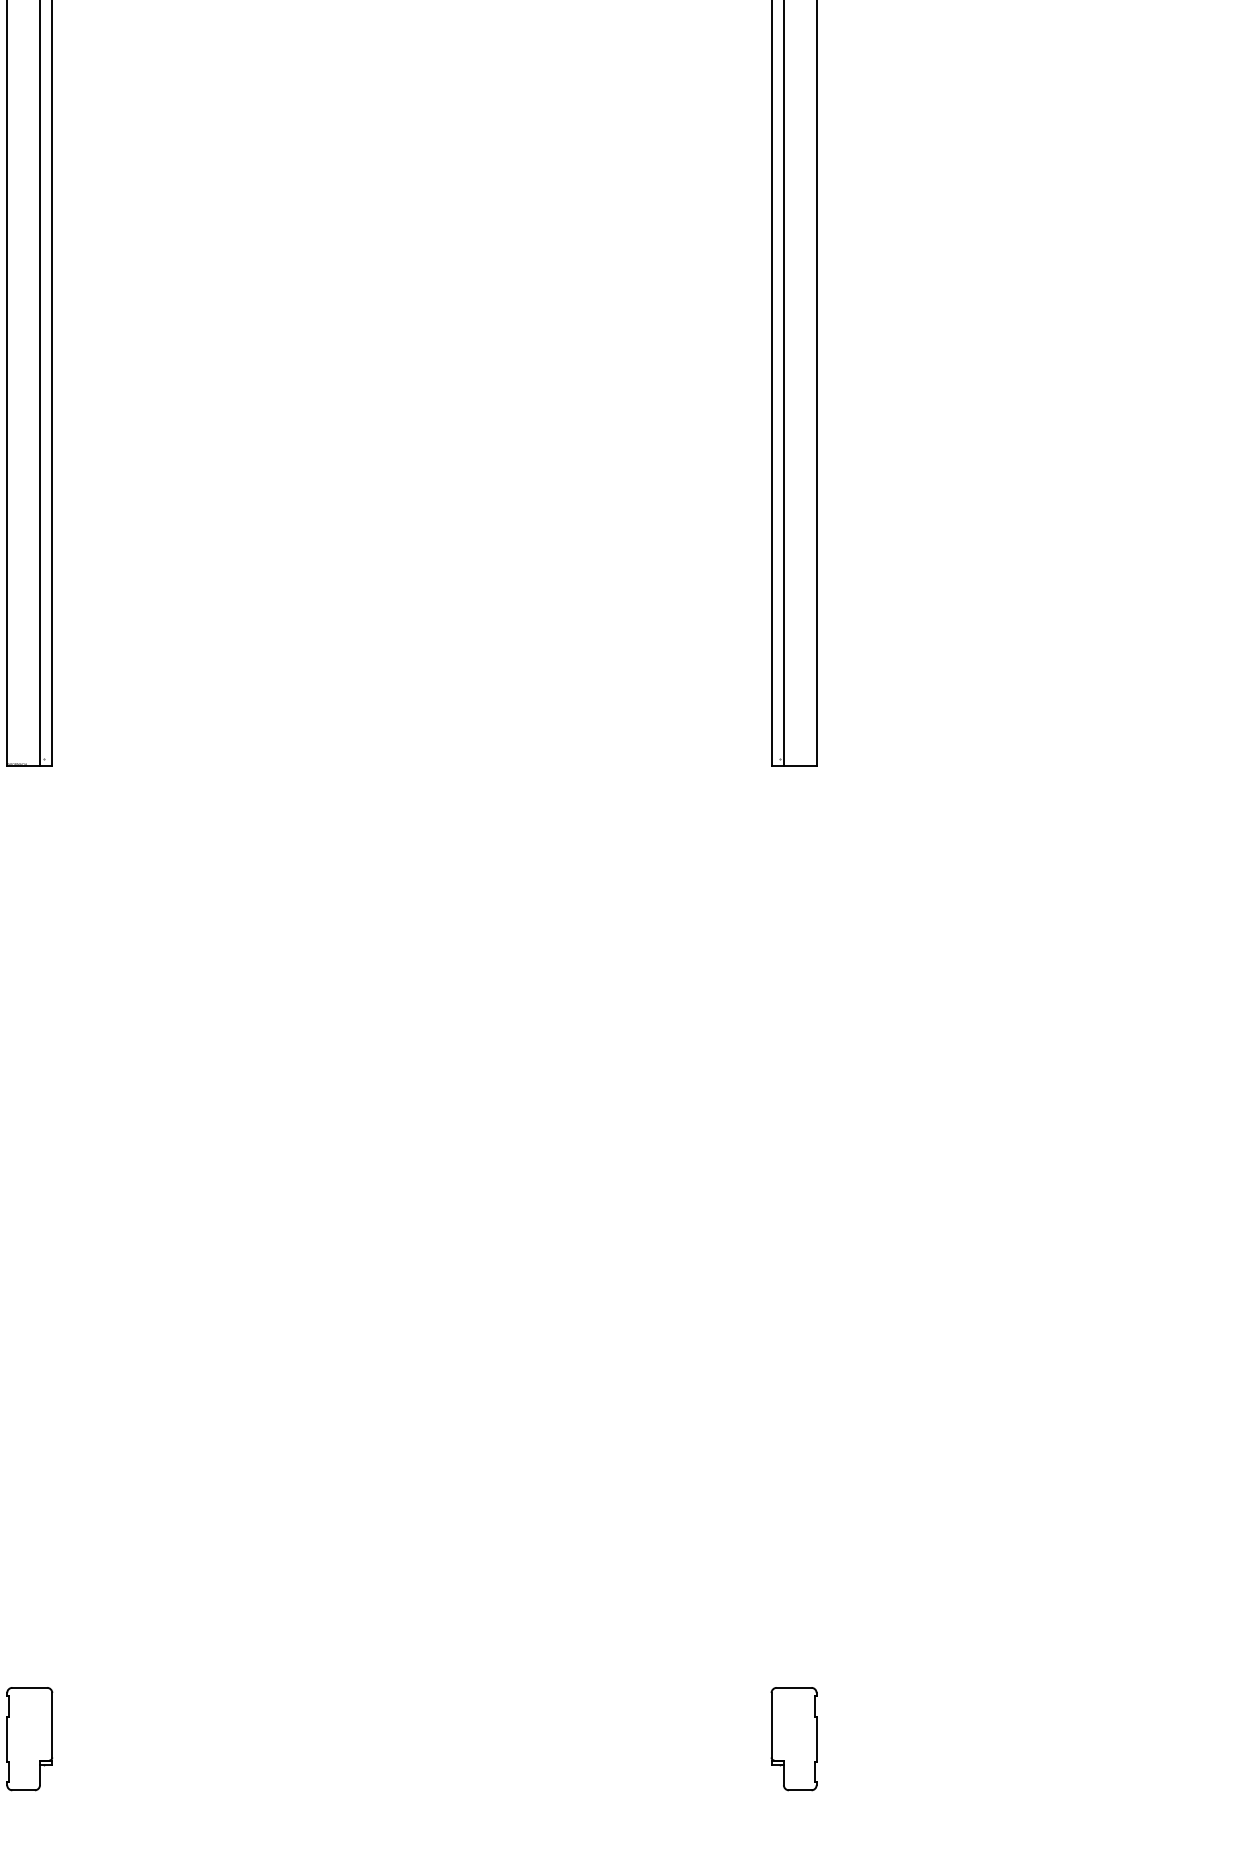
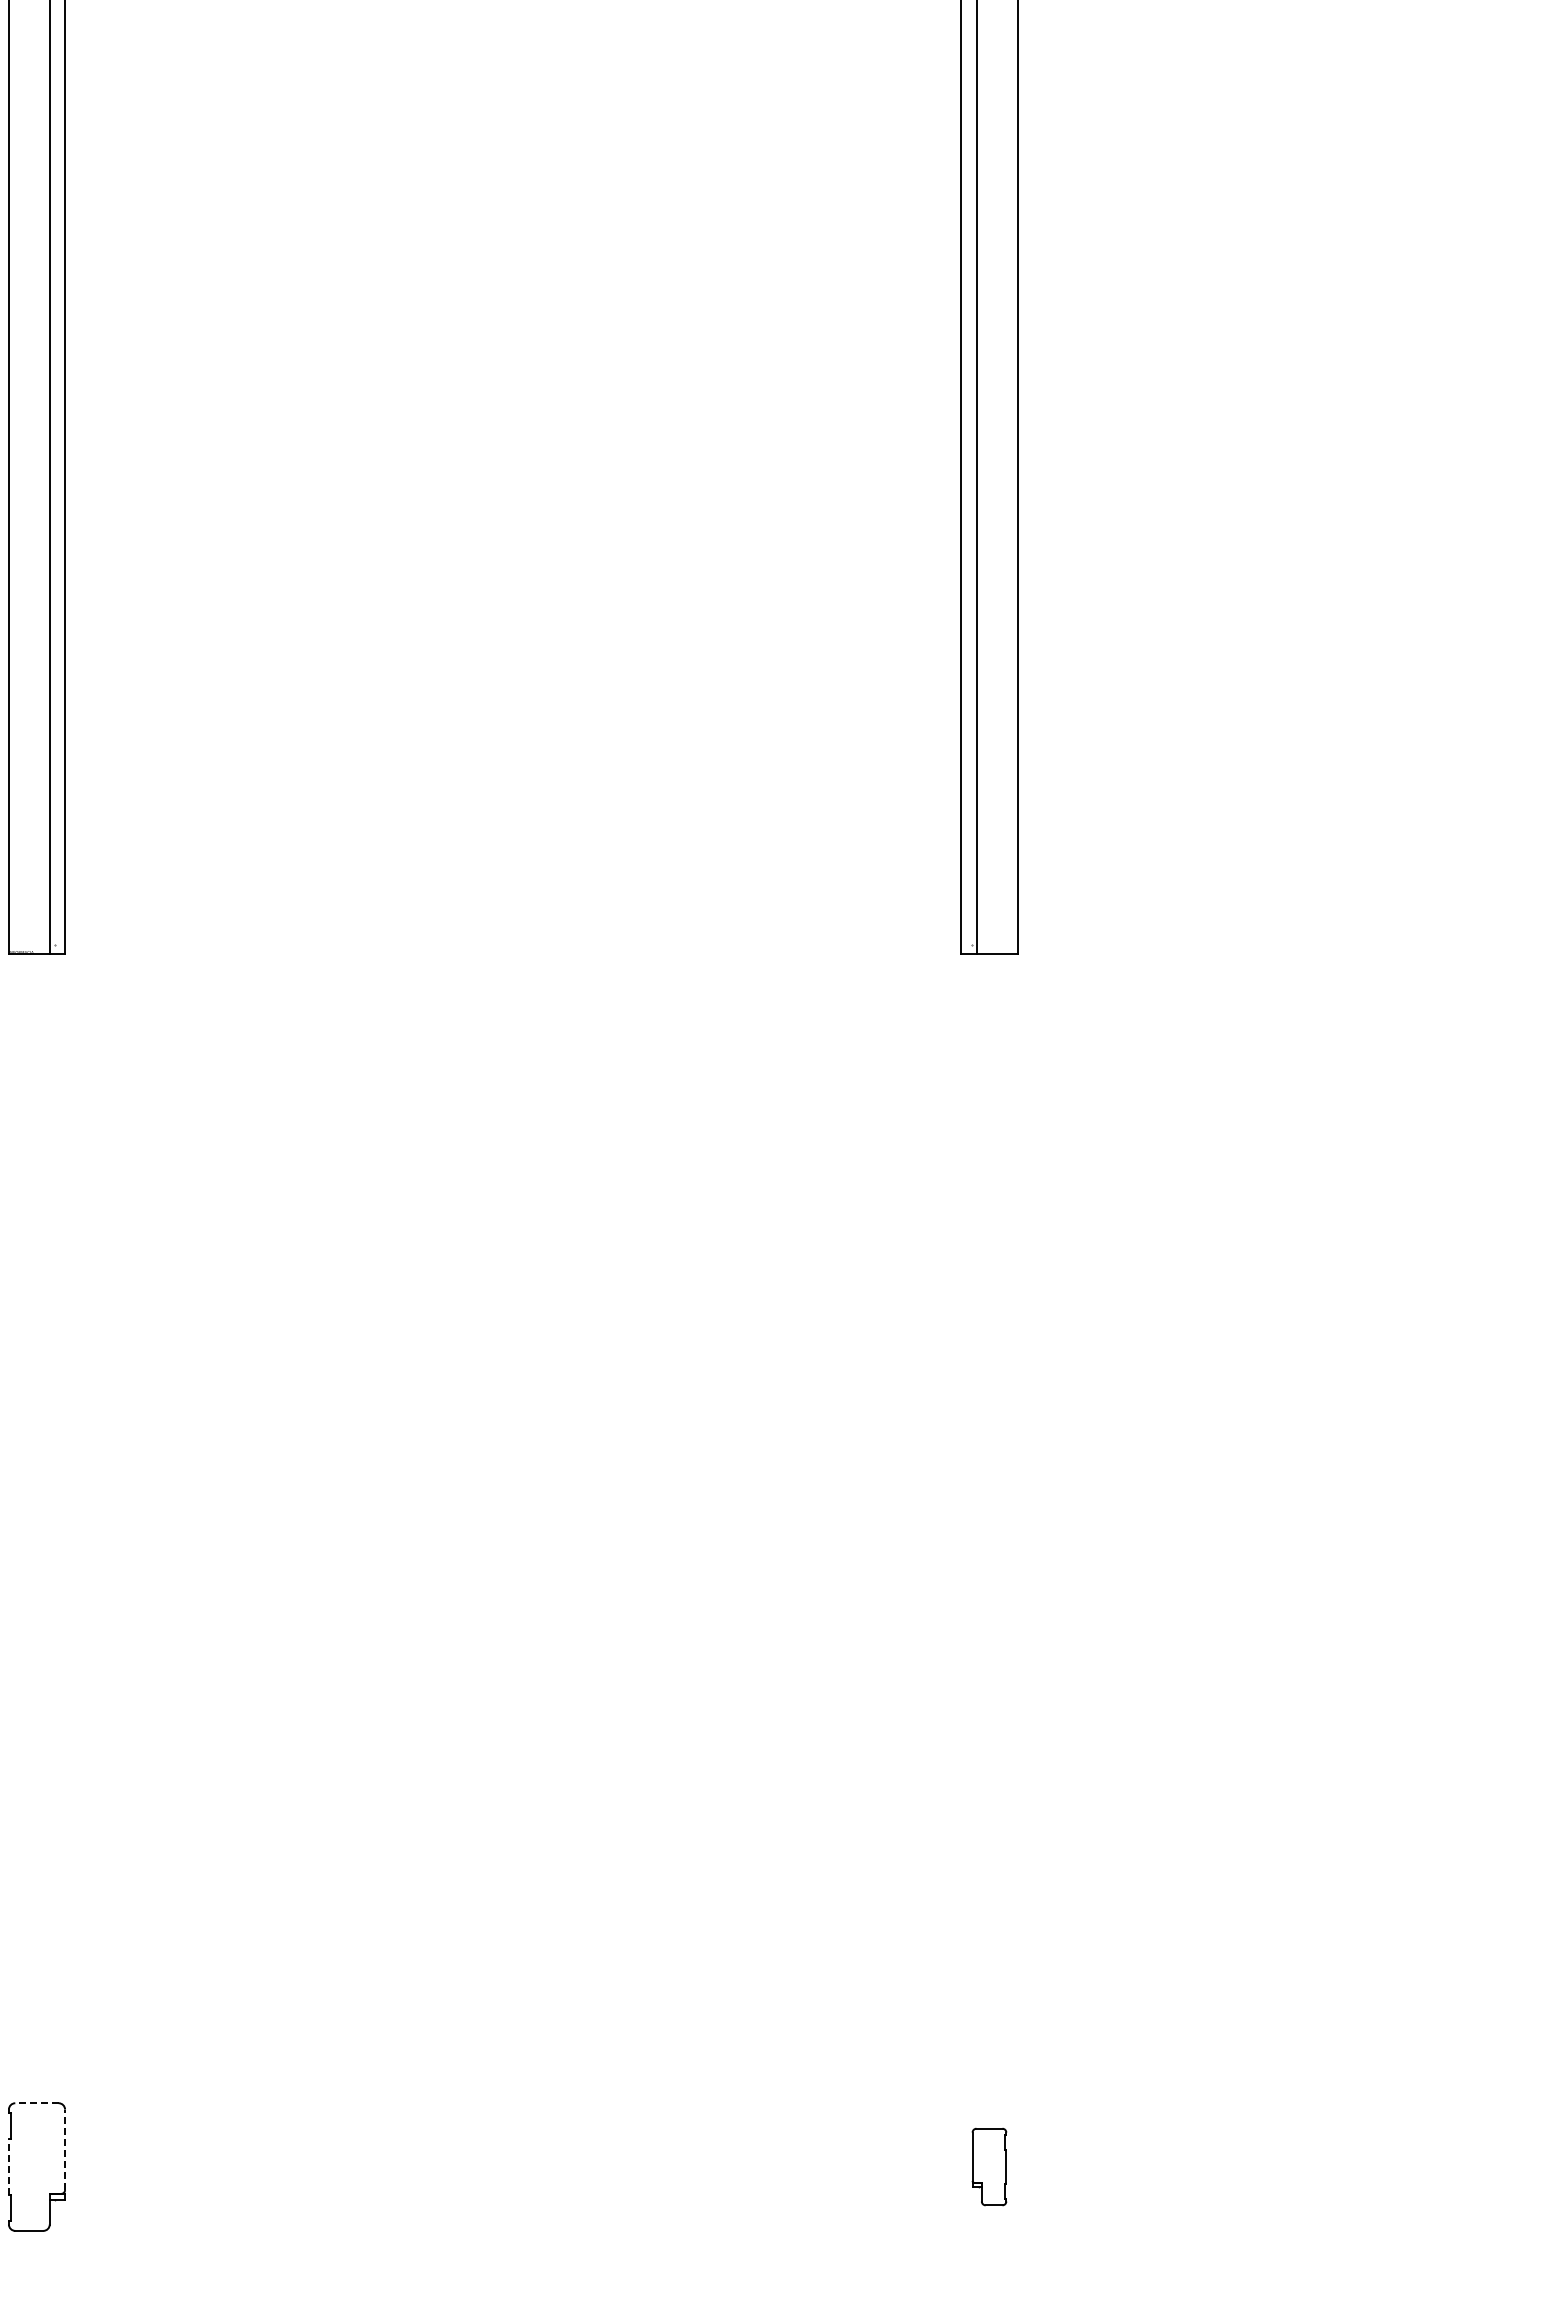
line: (30, 1688) -> (37, 2103), solid -> dashed
line: (52, 1724) -> (65, 2149), solid -> dashed
line: (6, 1738) -> (8, 2166), solid -> dashed
part: (794, 1738) -> (989, 2166), size x0.6

